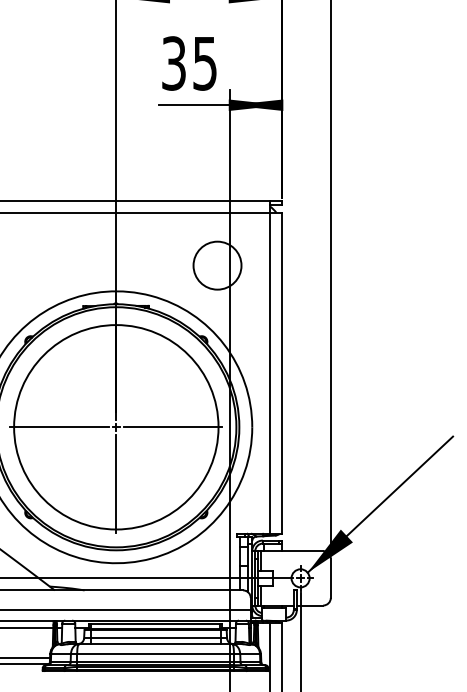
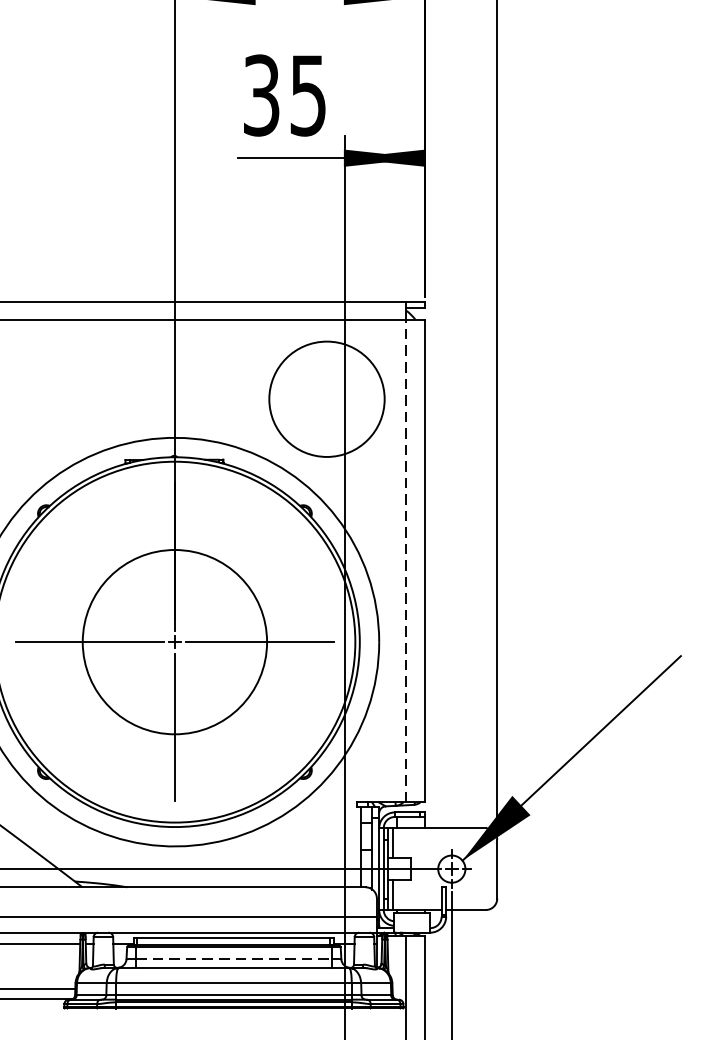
circle: (217, 265) -> (326, 399), size x1.6
line: (270, 373) -> (406, 561), solid -> dashed
circle: (116, 427) -> (175, 642), size x0.6
line: (155, 638) -> (233, 959), solid -> dashed

